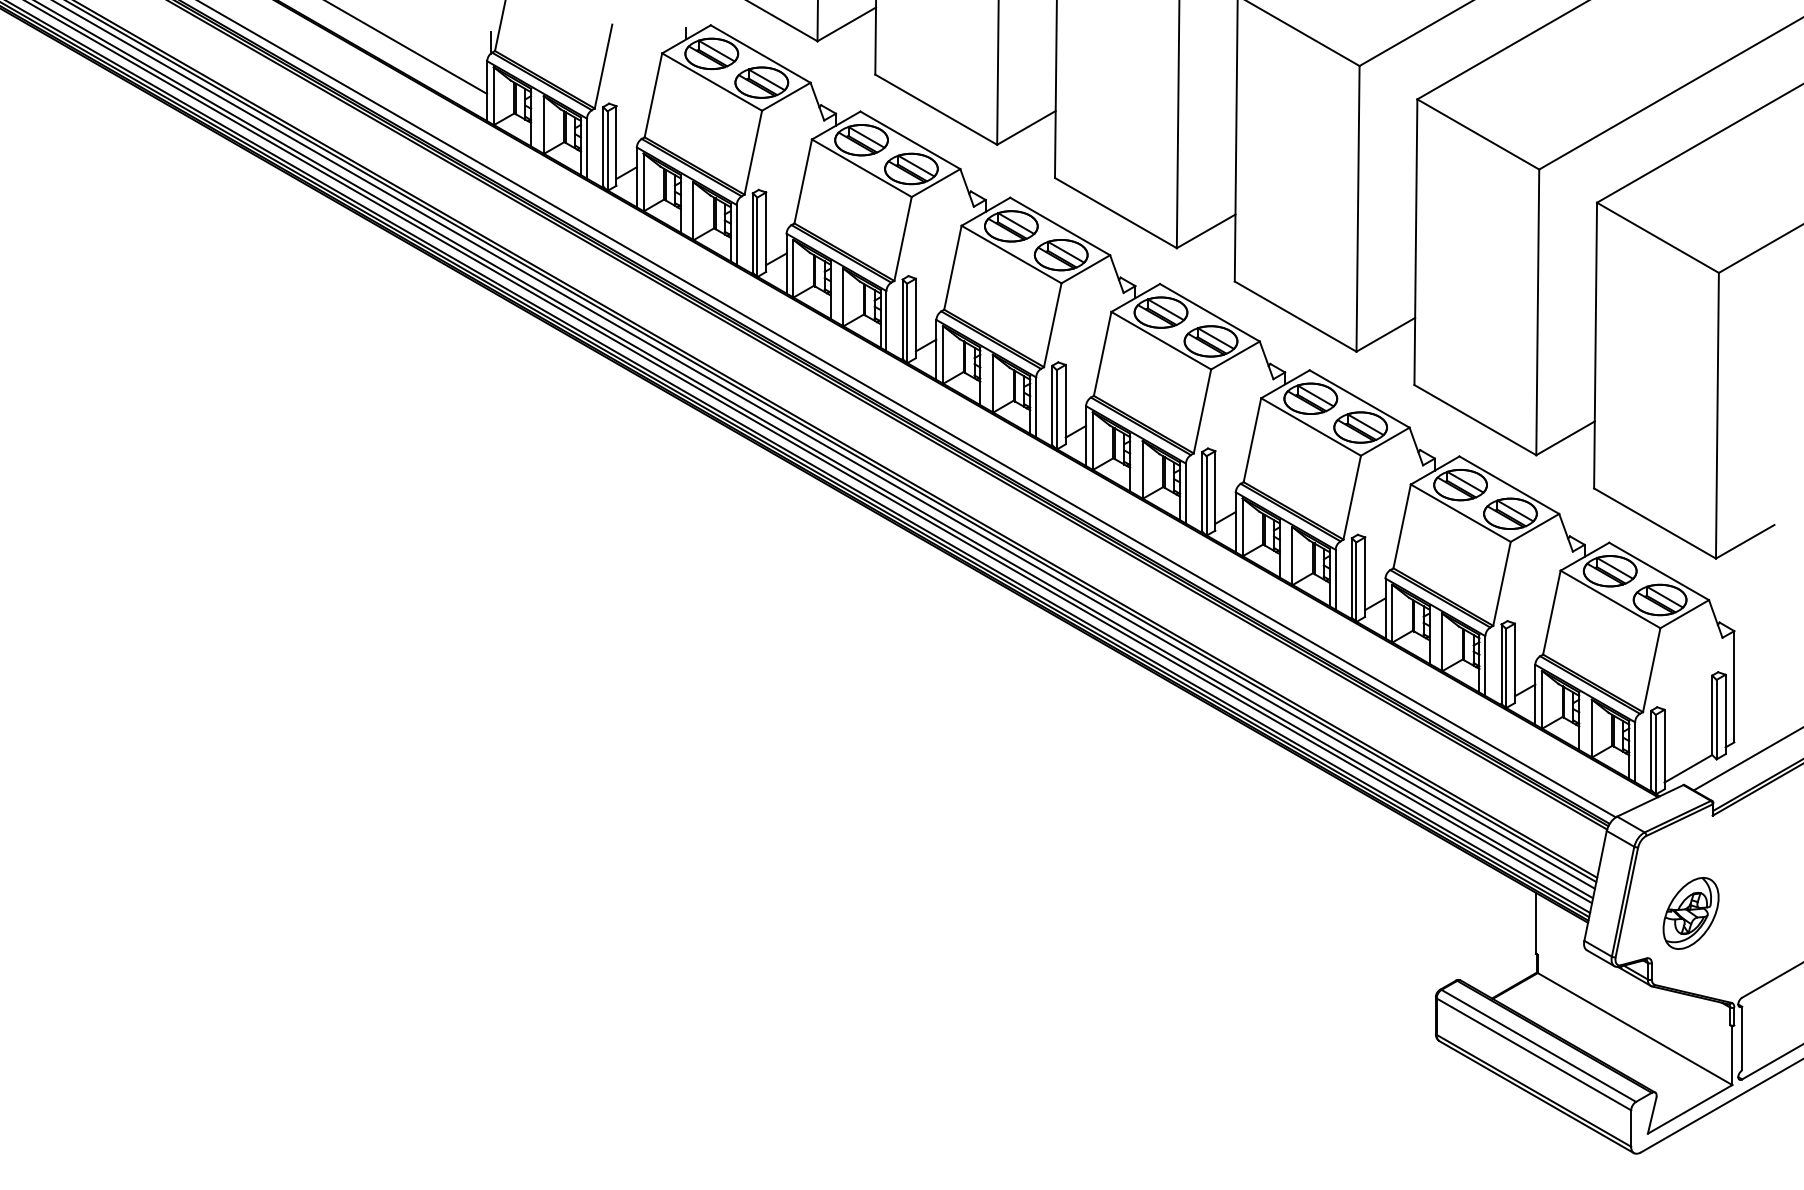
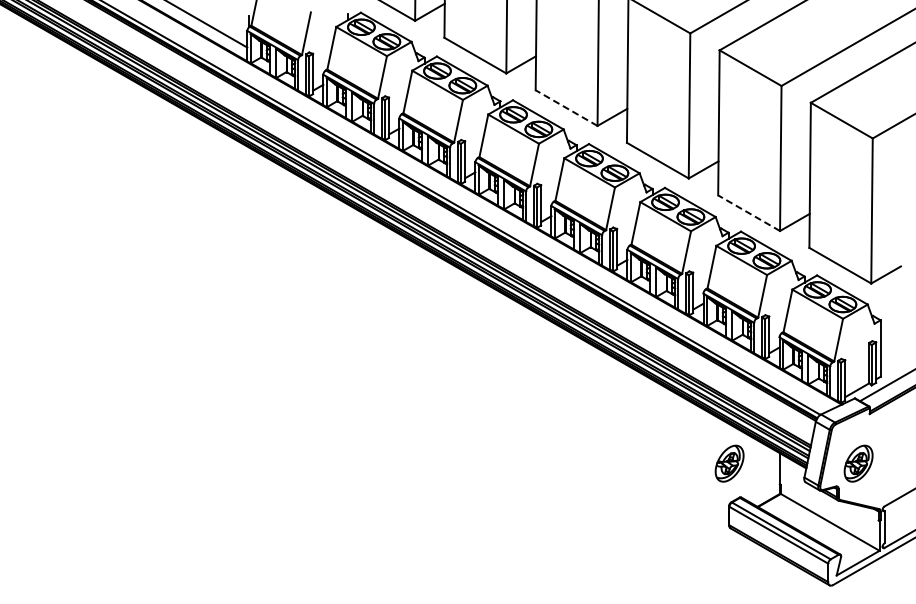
line: (1115, 213) -> (566, 108), solid -> dashed
line: (1476, 420) -> (749, 213), solid -> dashed
part: (1436, 913) -> (729, 463), added

